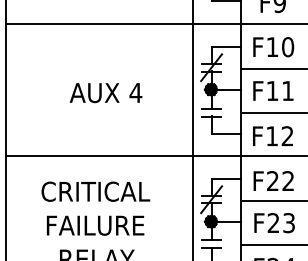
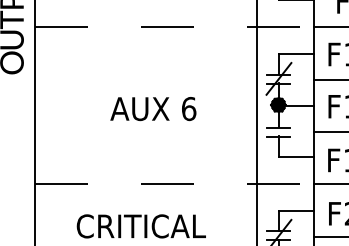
line: (124, 24) -> (175, 27), solid -> dashed
text: (135, 92) -> (188, 108), 4 -> 6
line: (124, 156) -> (175, 184), solid -> dashed

